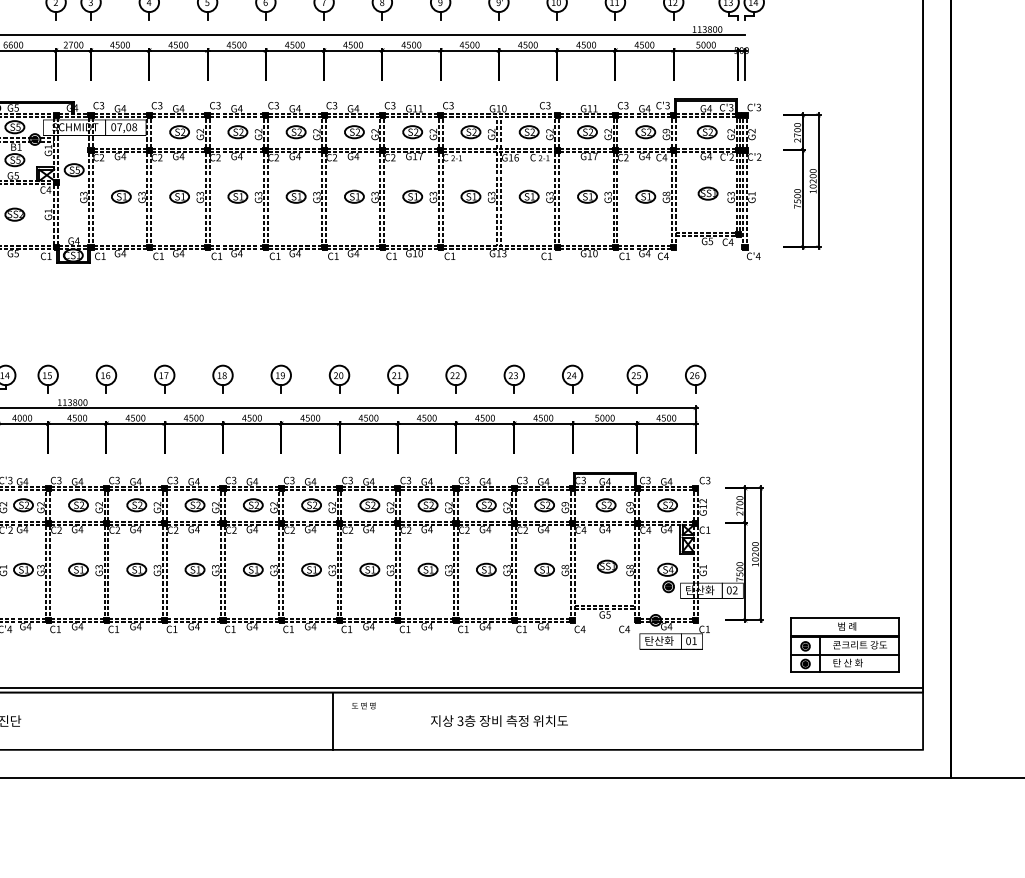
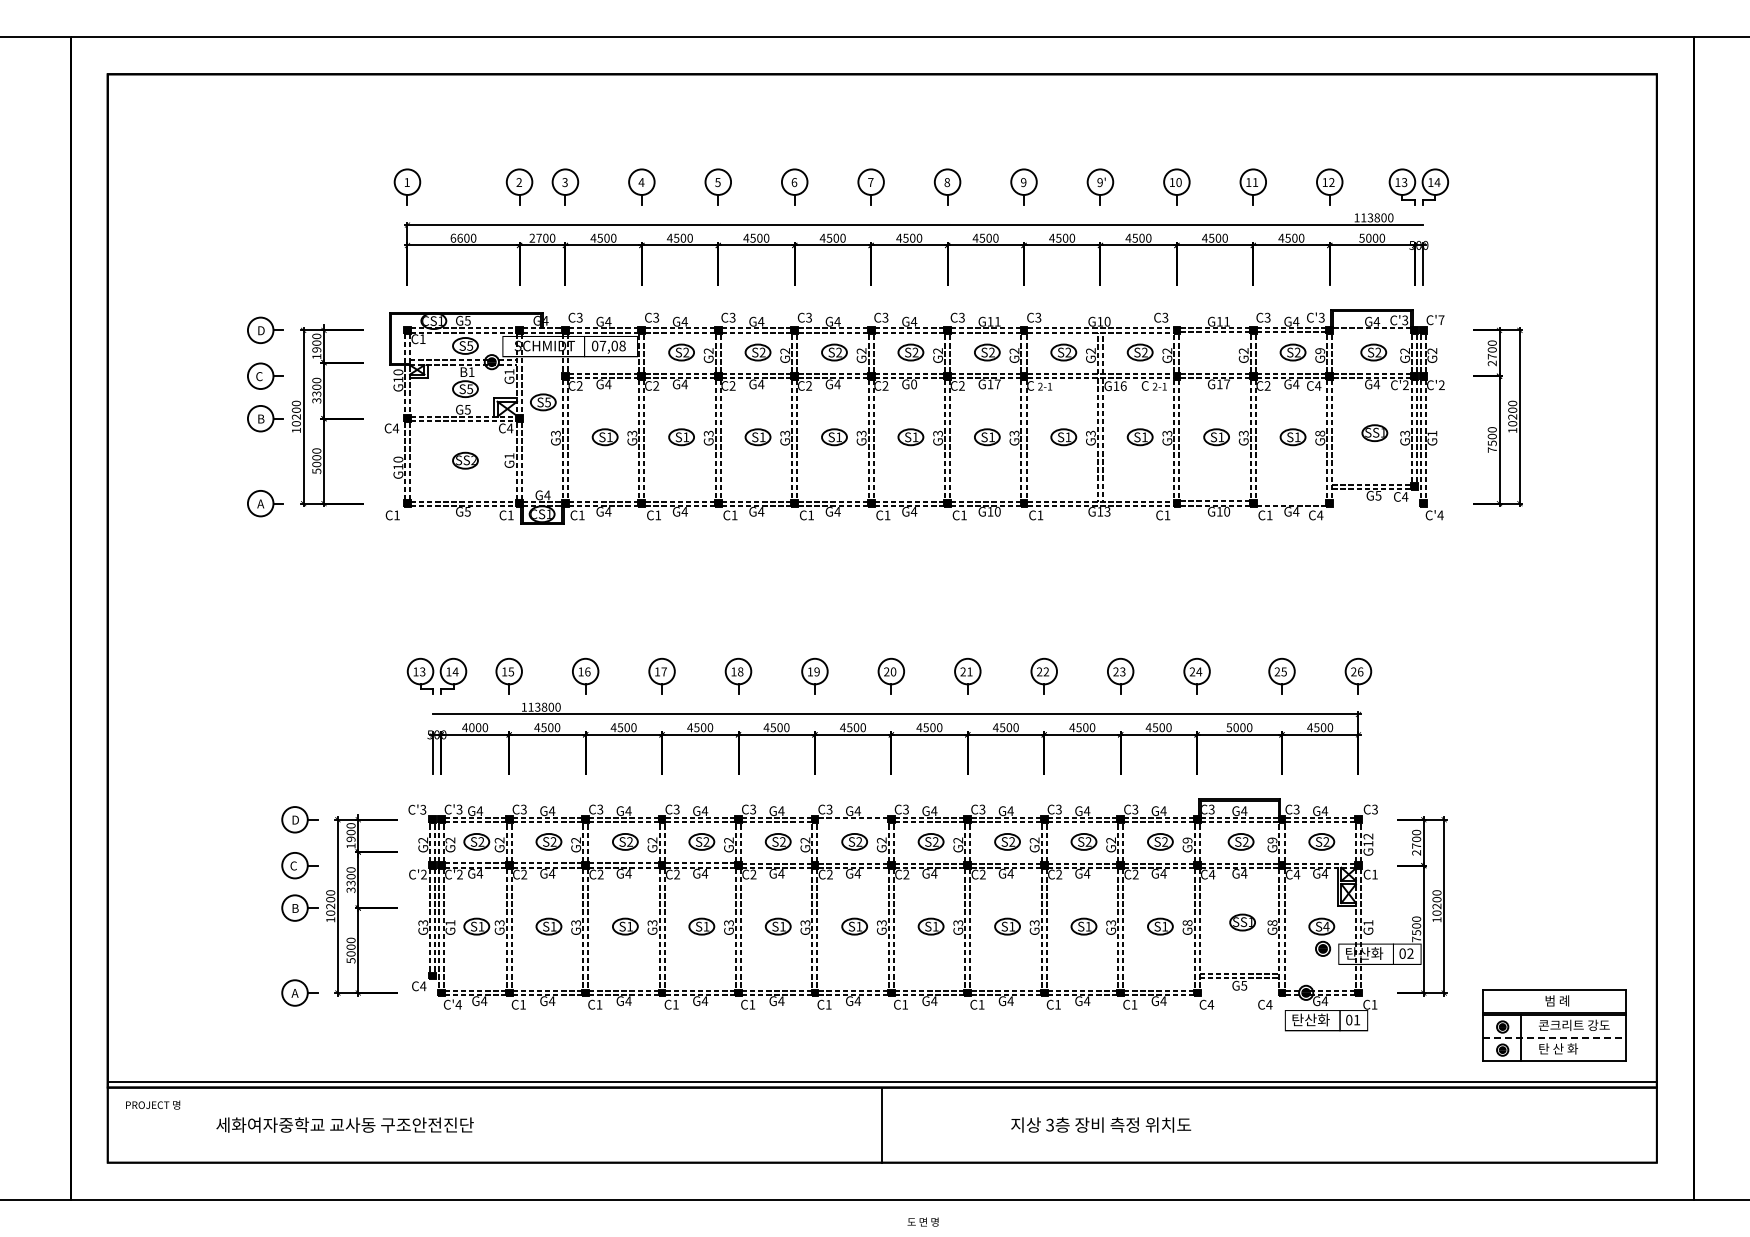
text: (758, 107) -> (1441, 320), C'3 -> C'7
line: (706, 116) -> (1372, 332), removed
part: (587, 132) -> (1216, 352), removed
text: (356, 156) -> (913, 384), G4 -> G0
line: (644, 245) -> (1291, 501), removed
line: (309, 489) -> (852, 821), removed
line: (845, 655) -> (1554, 1038), solid -> dashed
text: (363, 705) -> (922, 1221), moved

